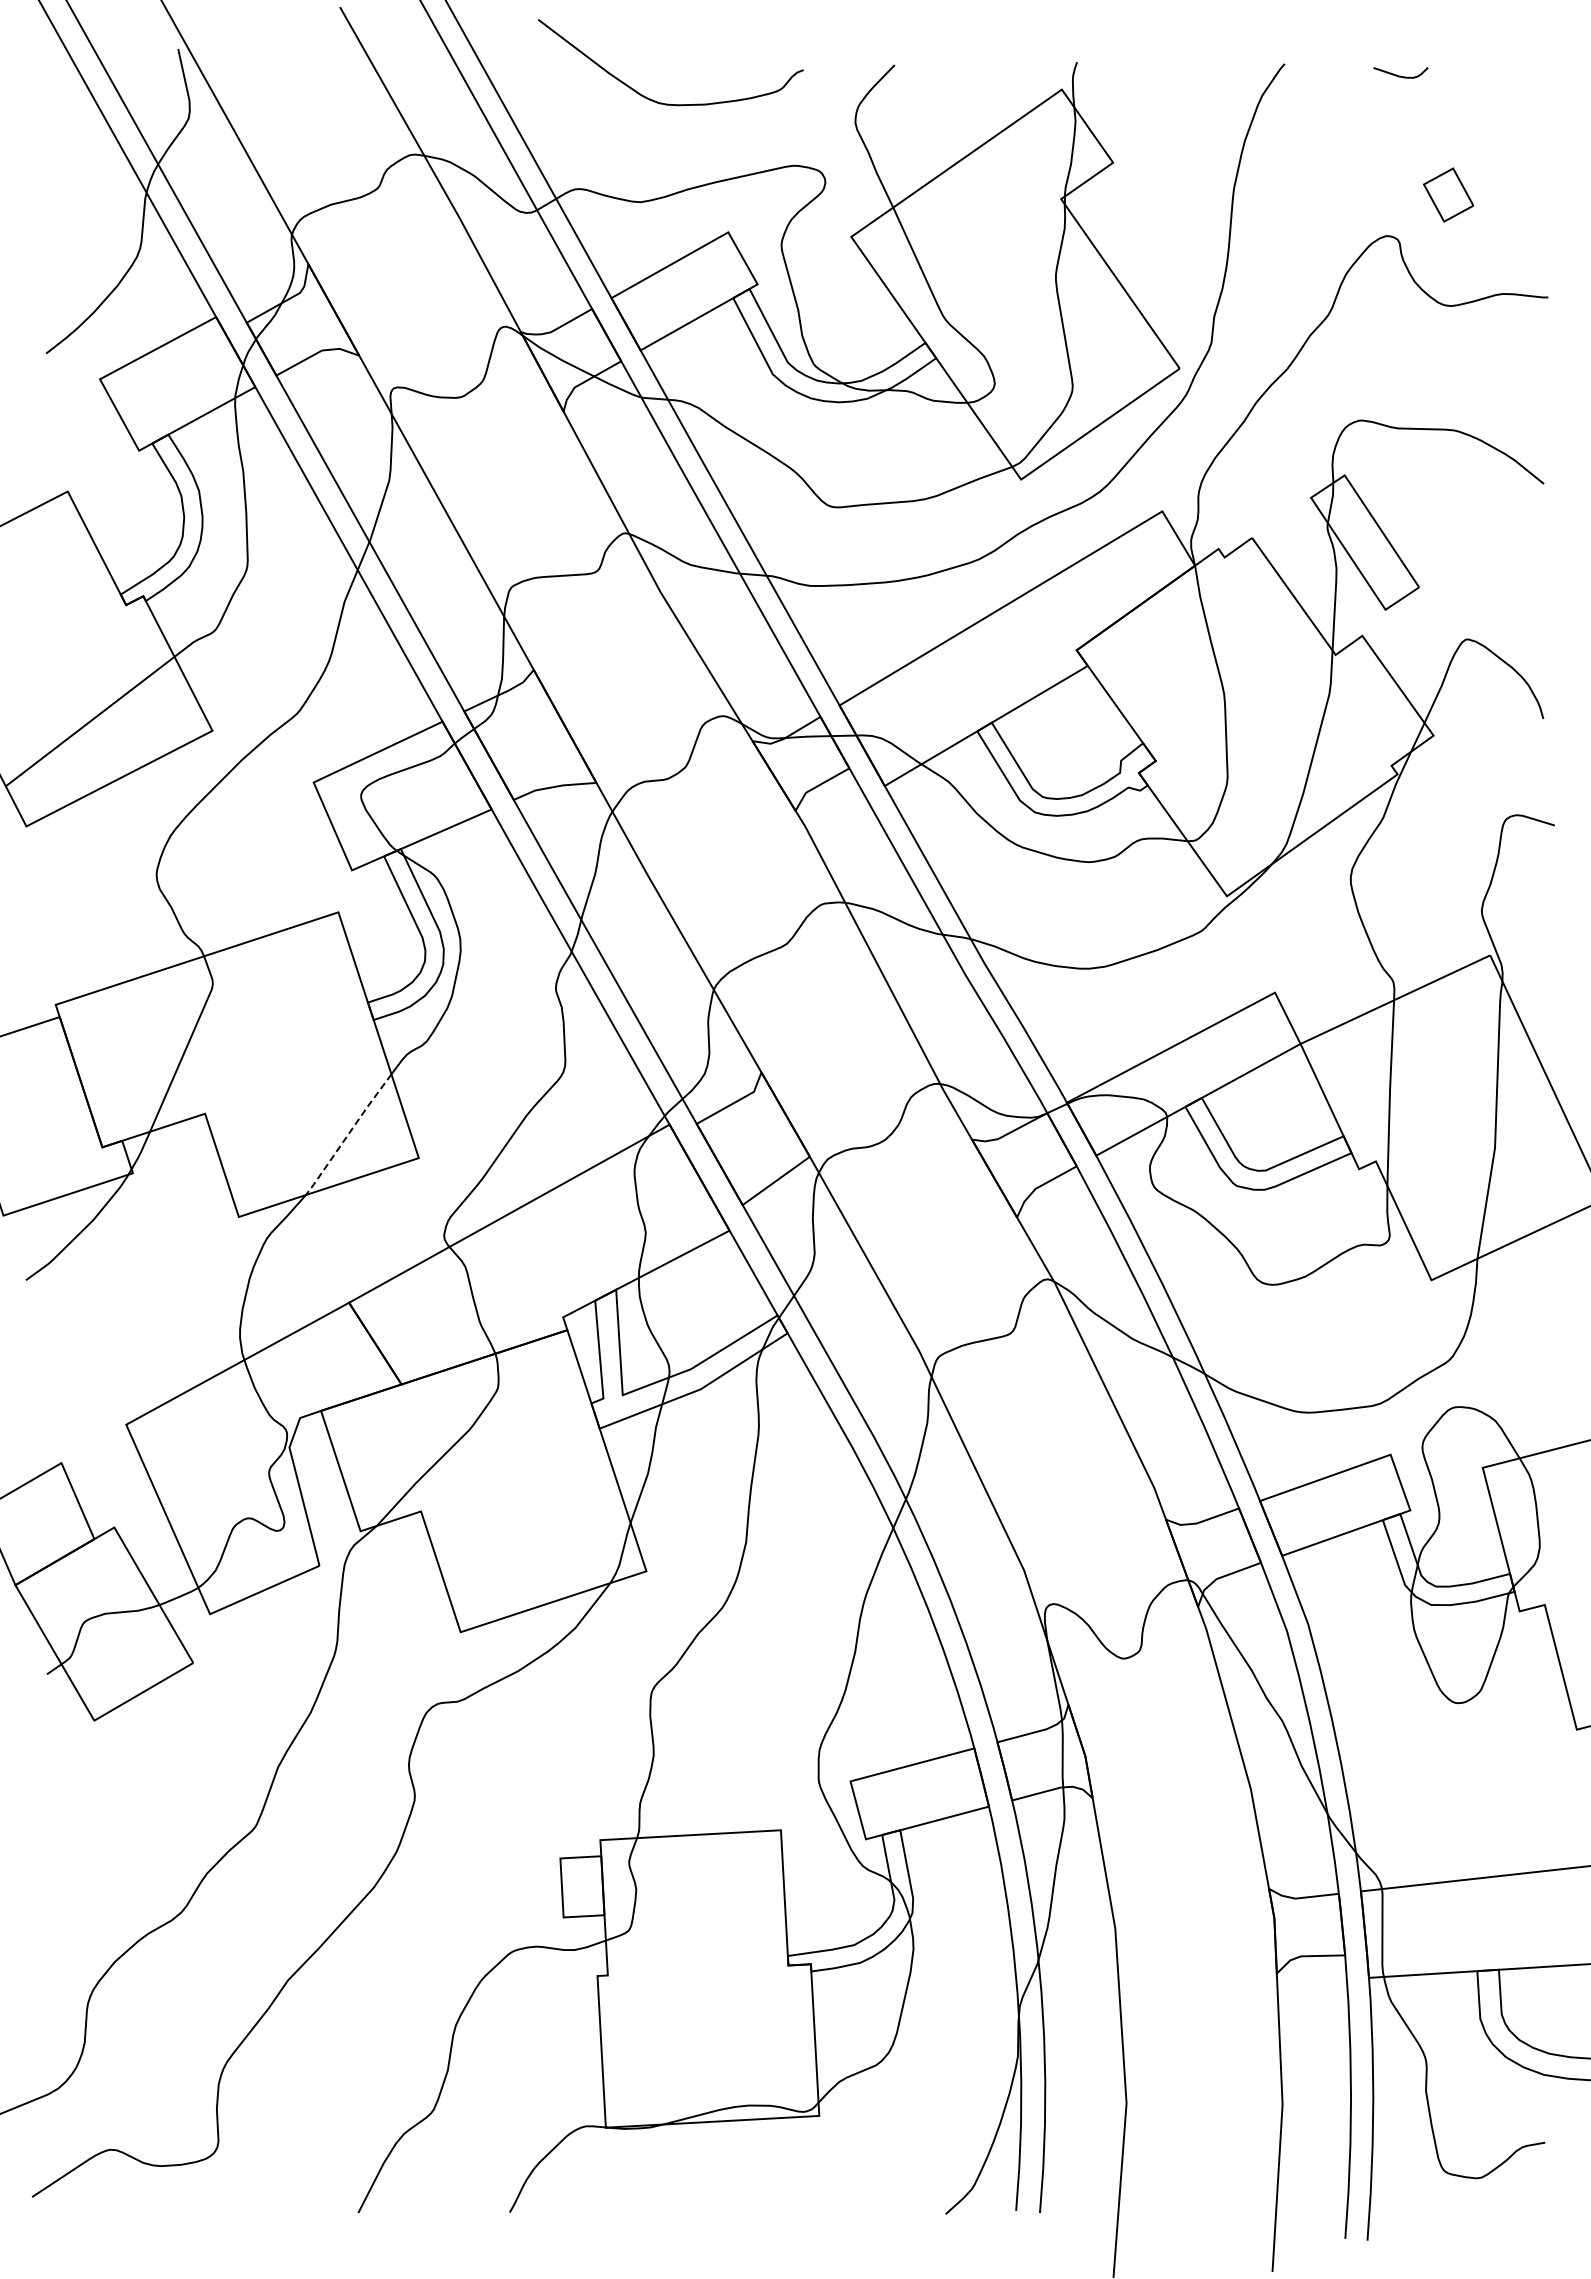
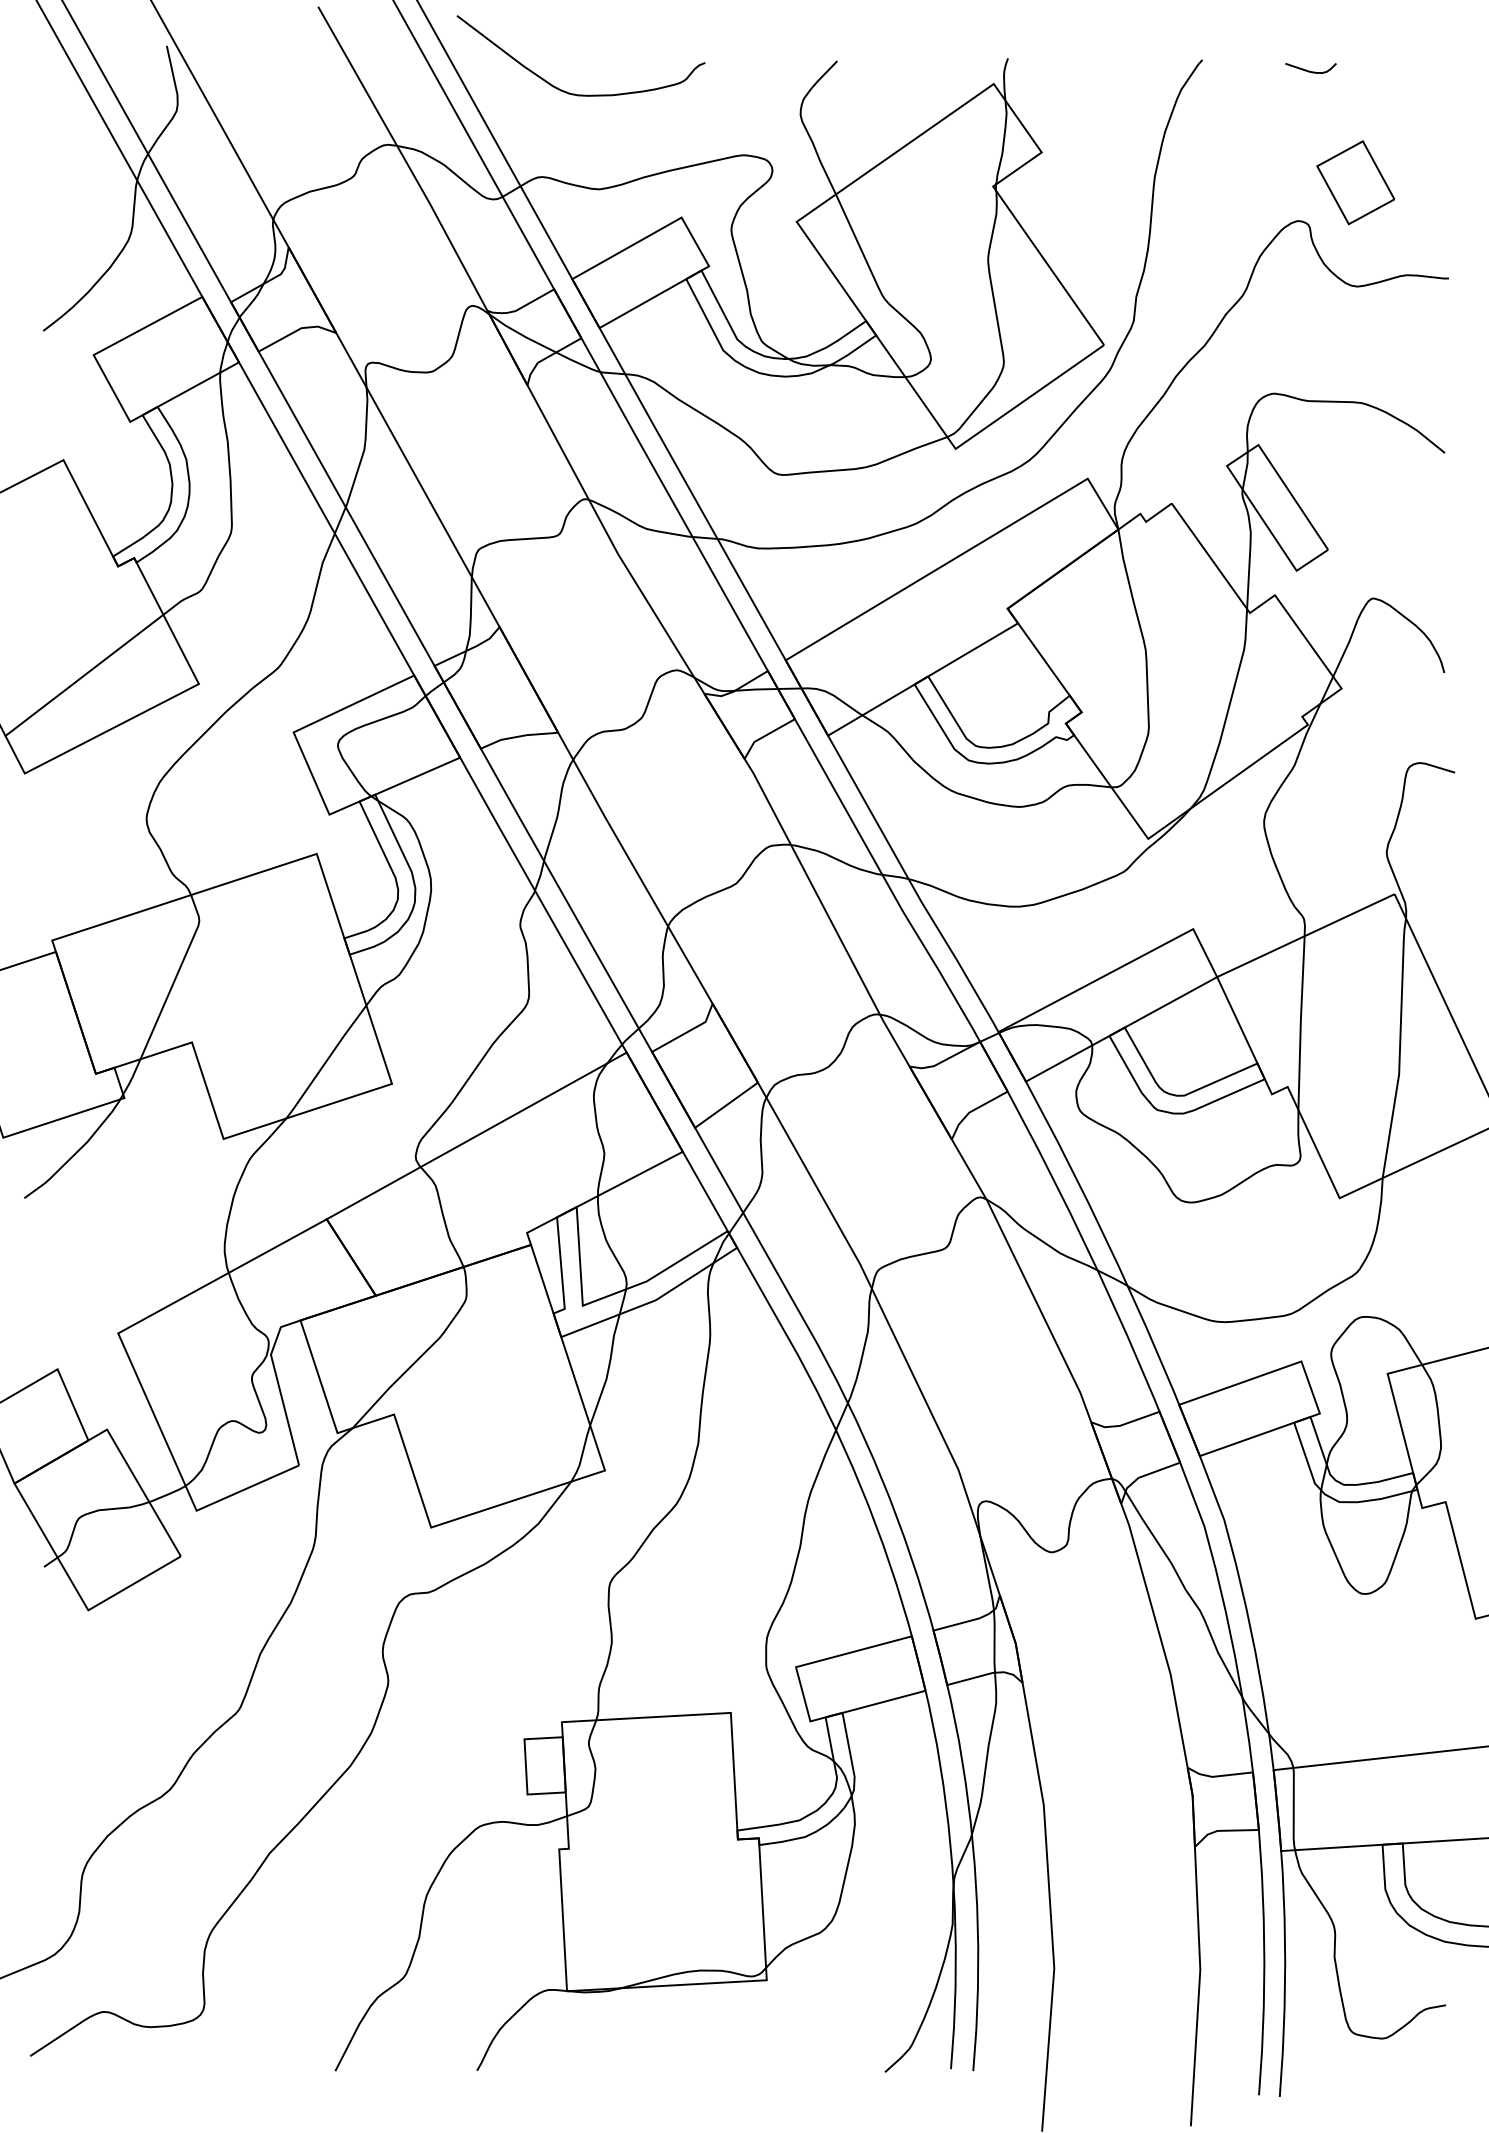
curve: (662, 102) -> (573, 93), moved
part: (1448, 194) -> (1355, 182), size x1.67
line: (348, 1134) -> (326, 1061), dashed -> solid

